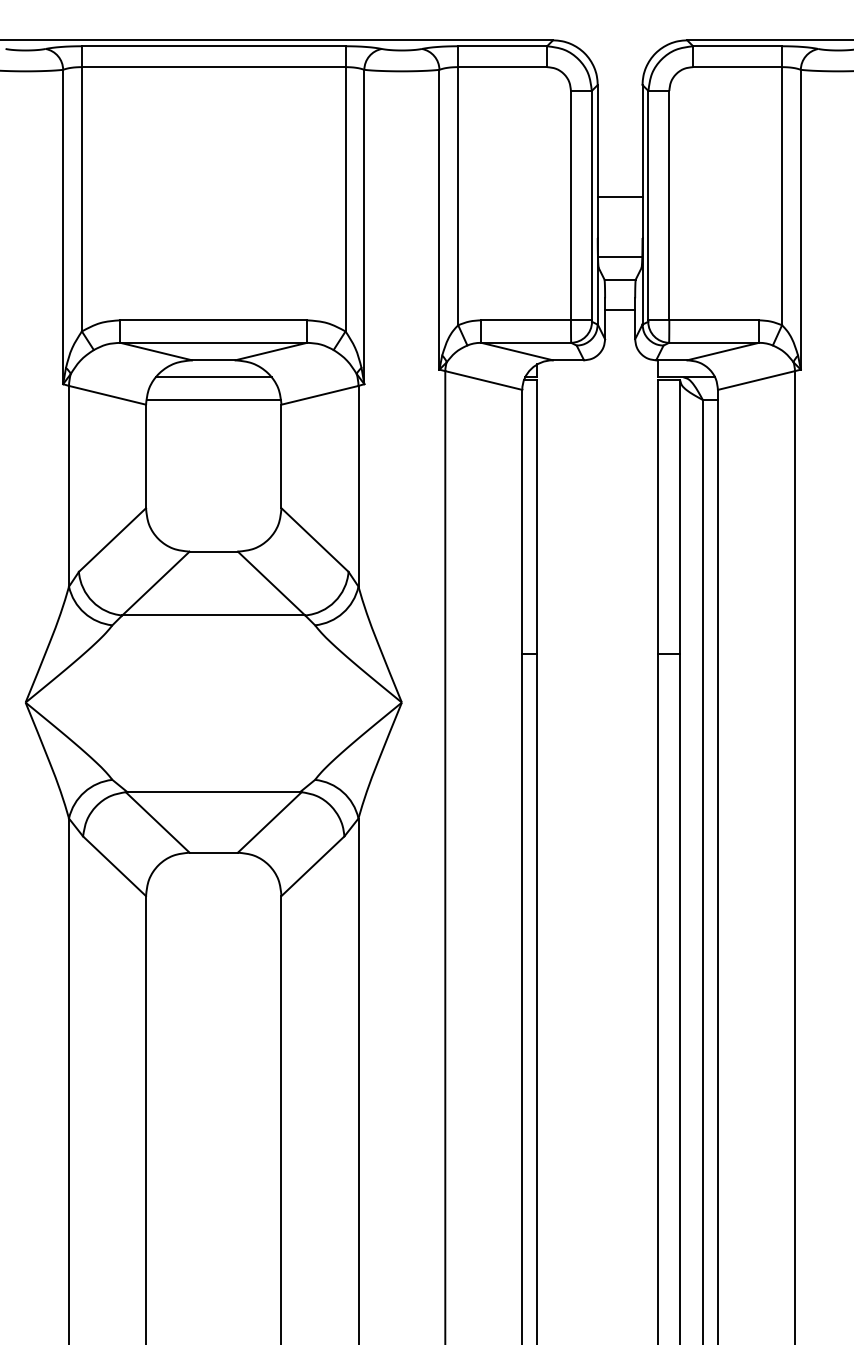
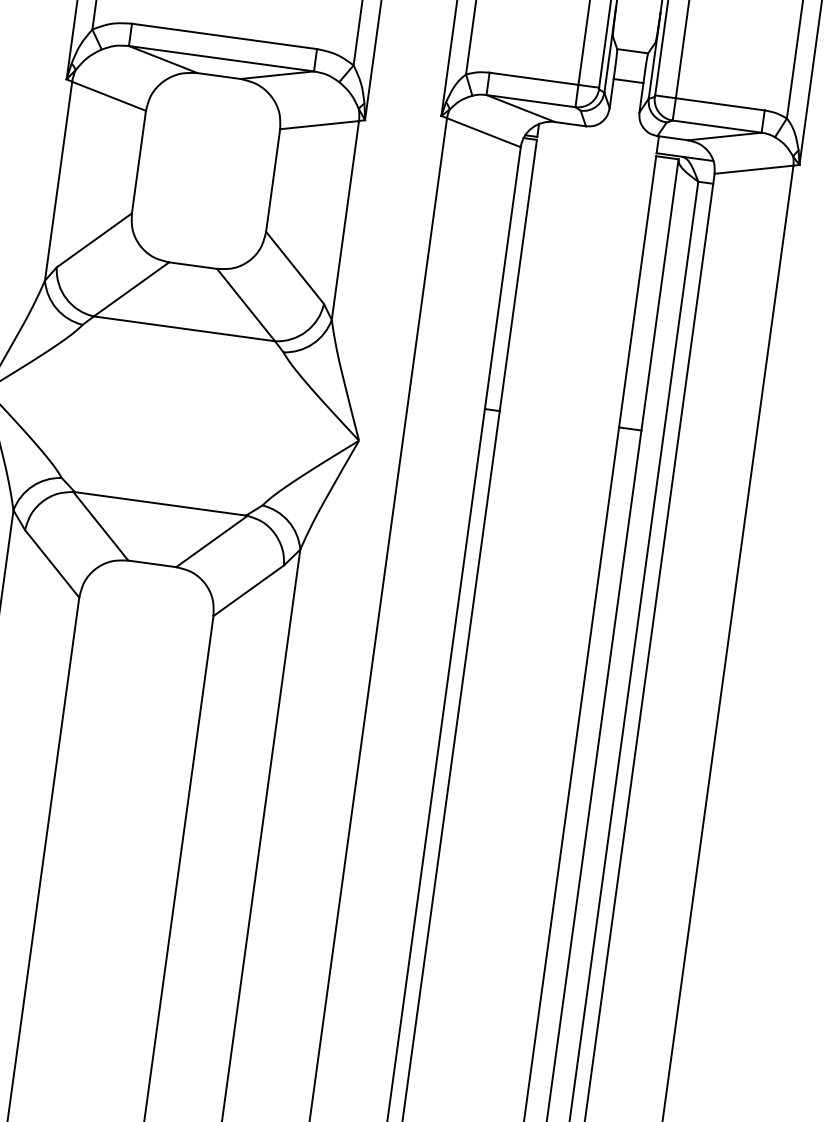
line: (620, 257) -> (636, 29), removed
line: (213, 377) -> (216, 93), removed
line: (213, 400) -> (213, 115), removed

